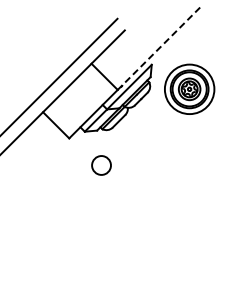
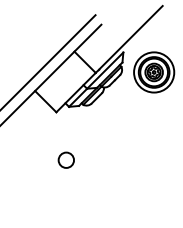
line: (158, 49) -> (128, 40), dashed -> solid
circle: (101, 165) -> (66, 160), moved

